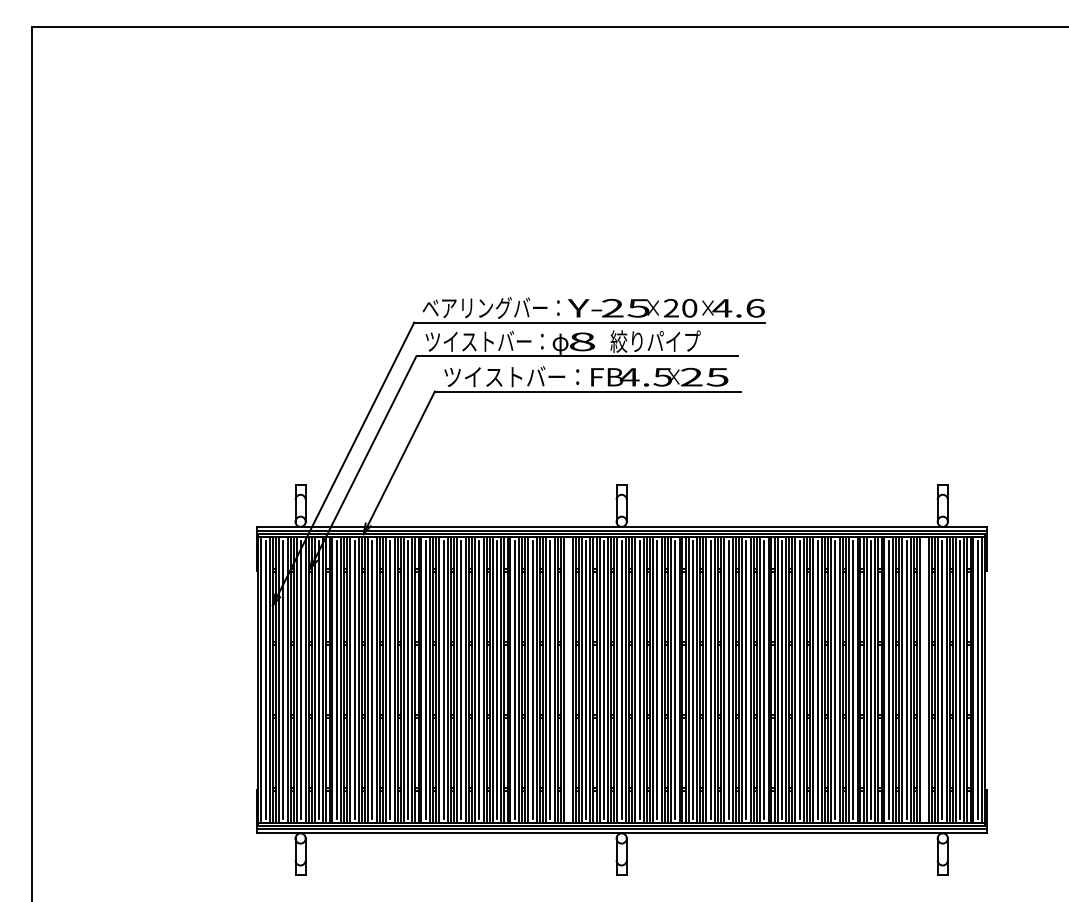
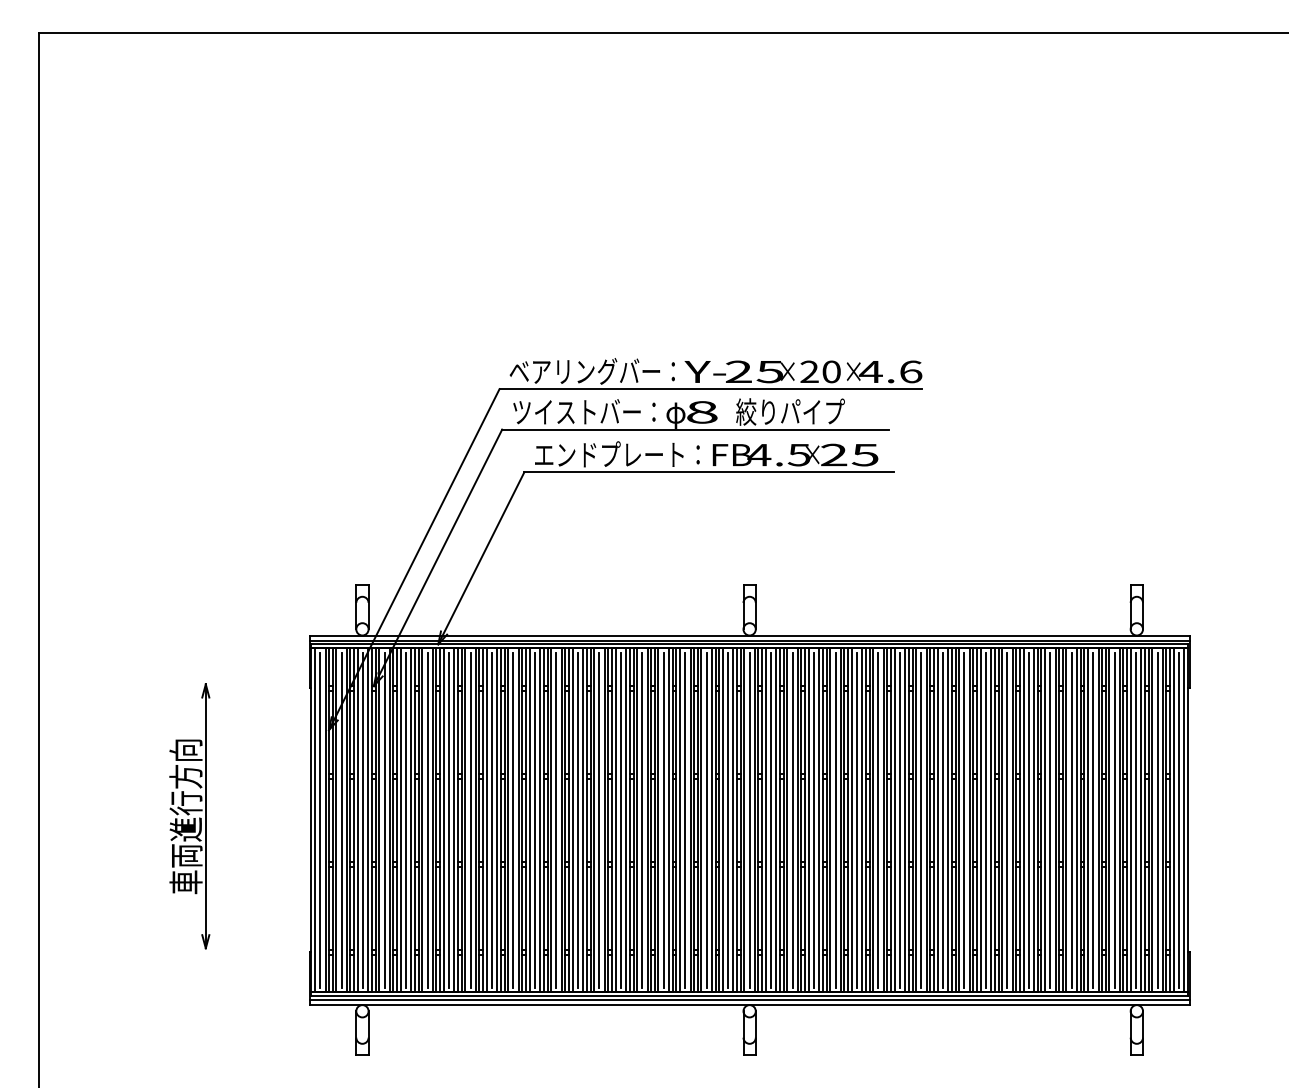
text: (511, 376) -> (616, 454), ツイストバー： -> エンドプレート：
part: (157, 676) -> (189, 815), added
line: (568, 680) -> (685, 820), added
line: (924, 680) -> (1114, 820), added

